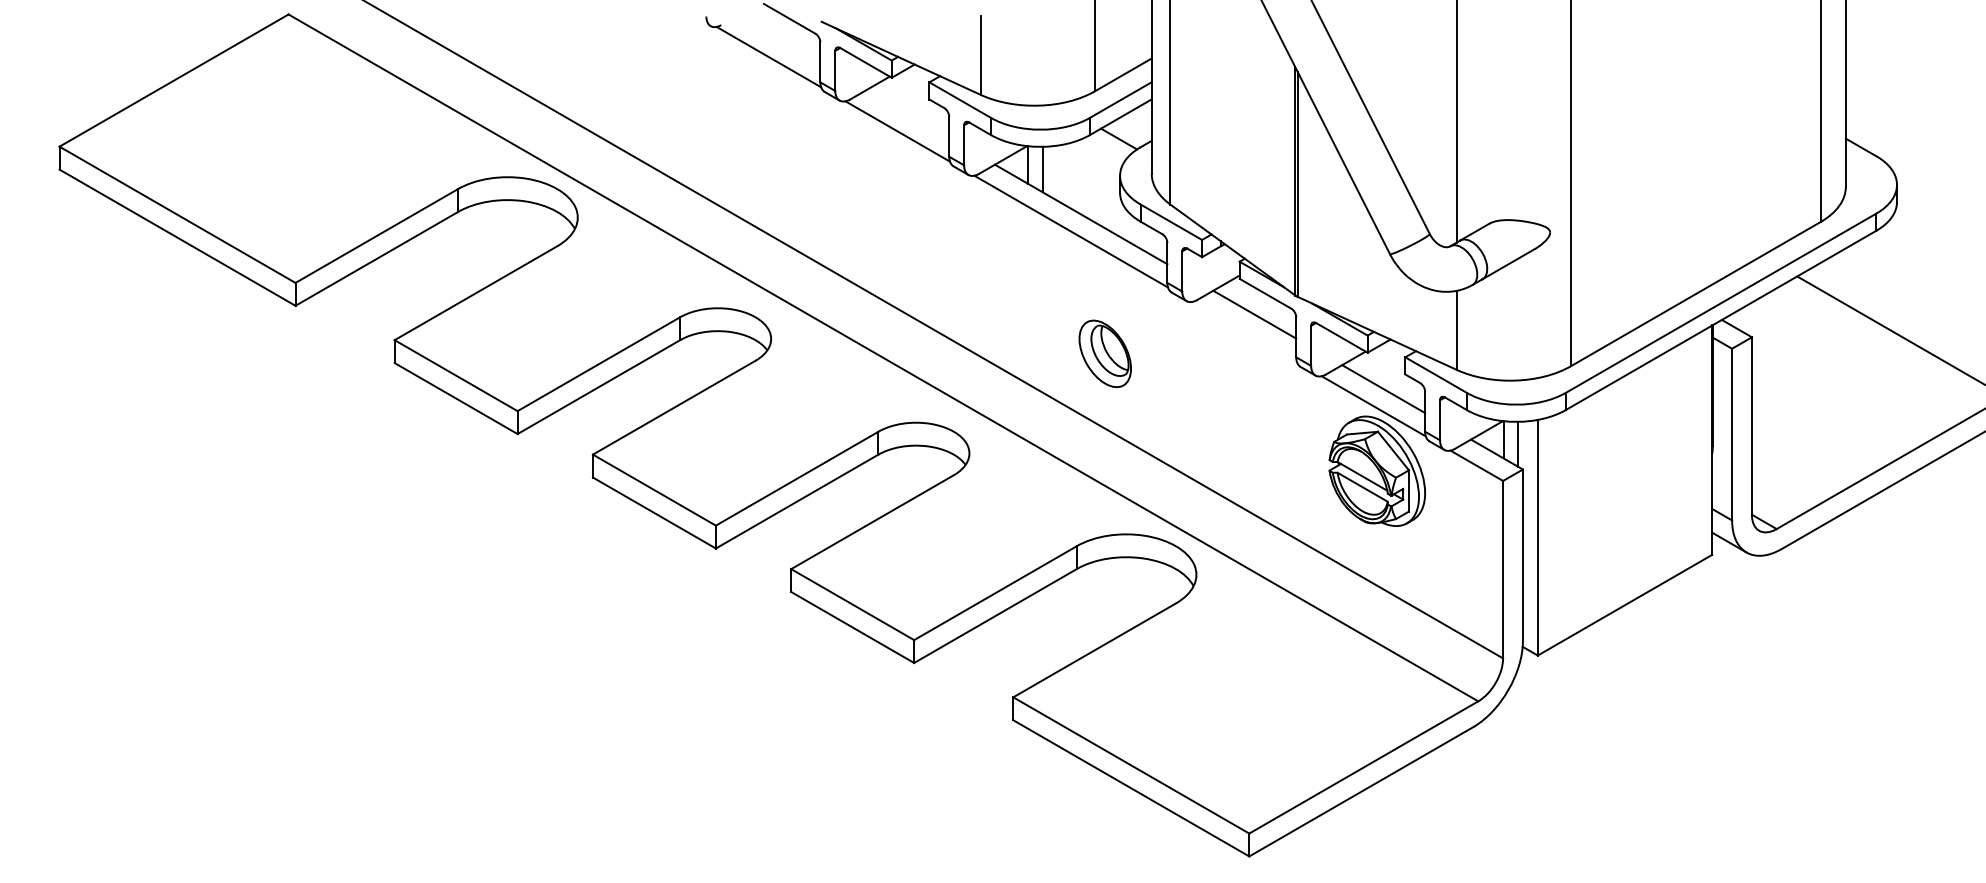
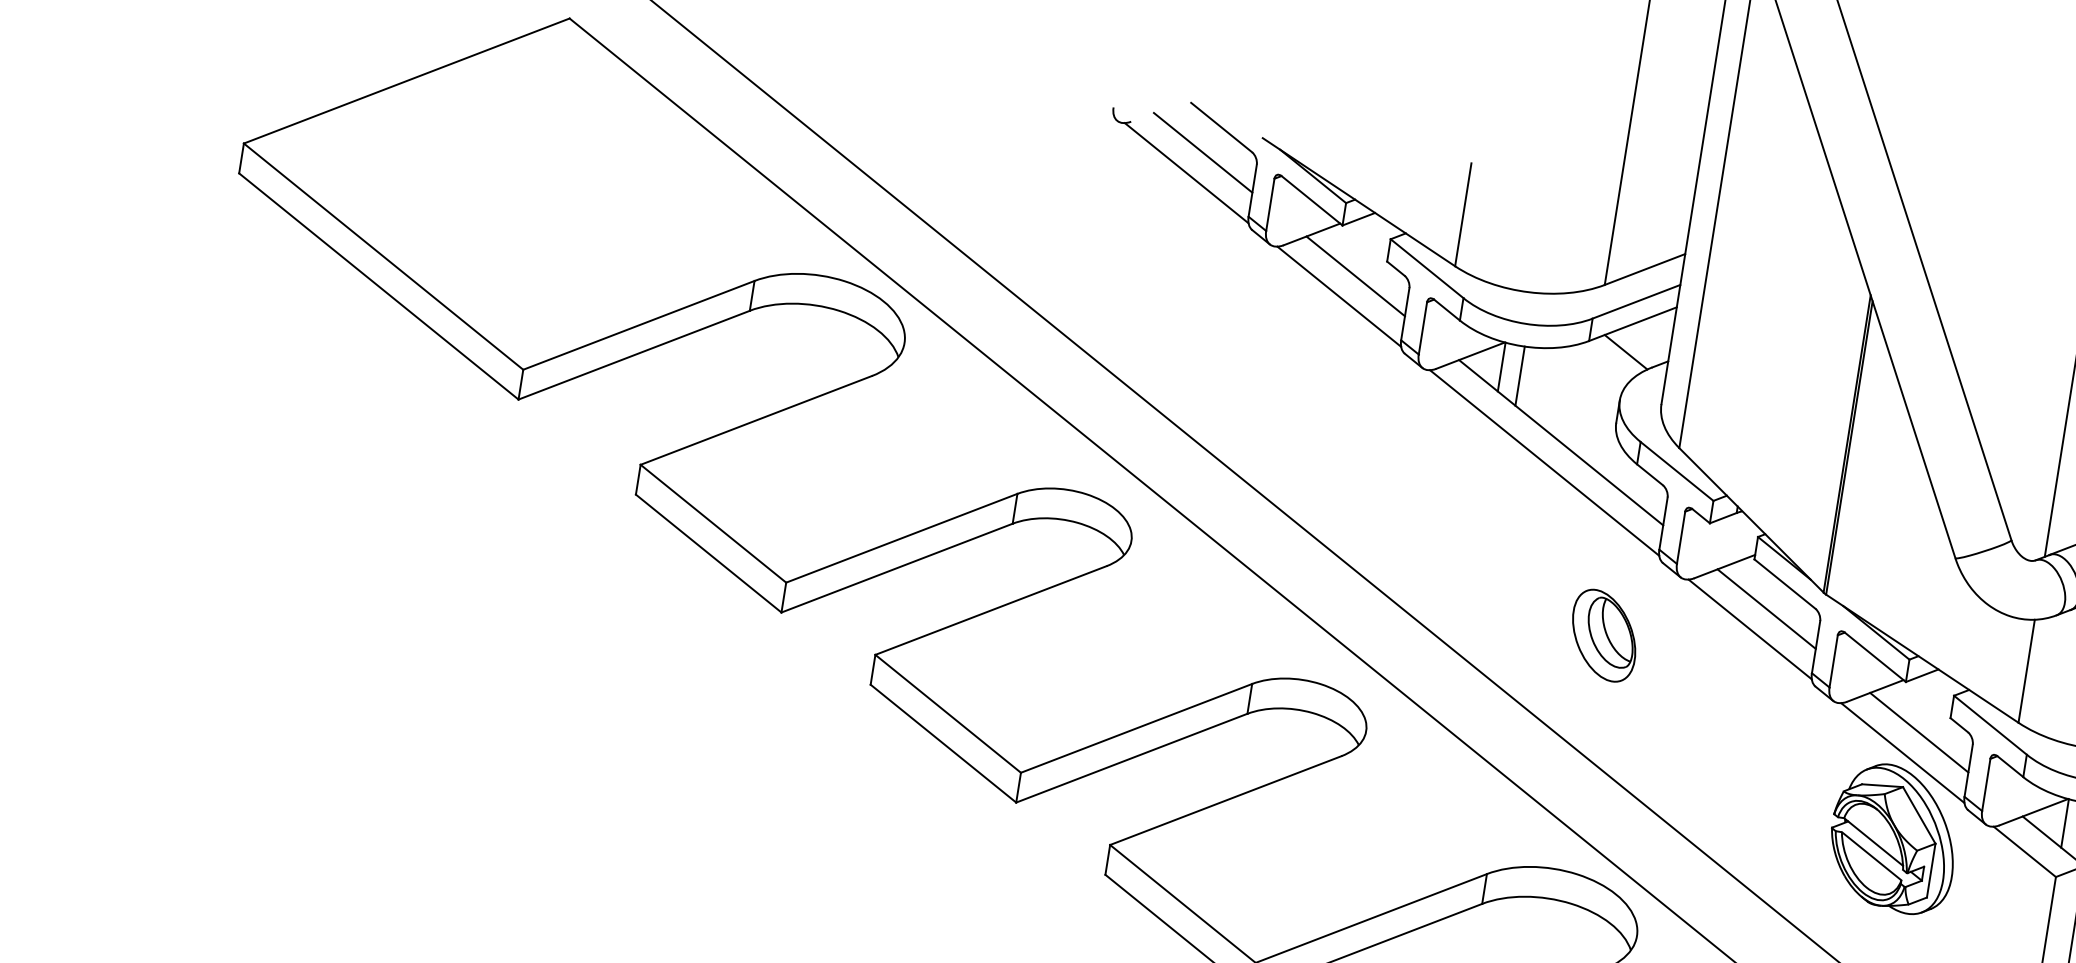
line: (778, 39) -> (1202, 152), added
line: (907, 114) -> (1355, 276), added
line: (1244, 331) -> (1749, 628), added
part: (1104, 353) -> (1603, 635), moved

